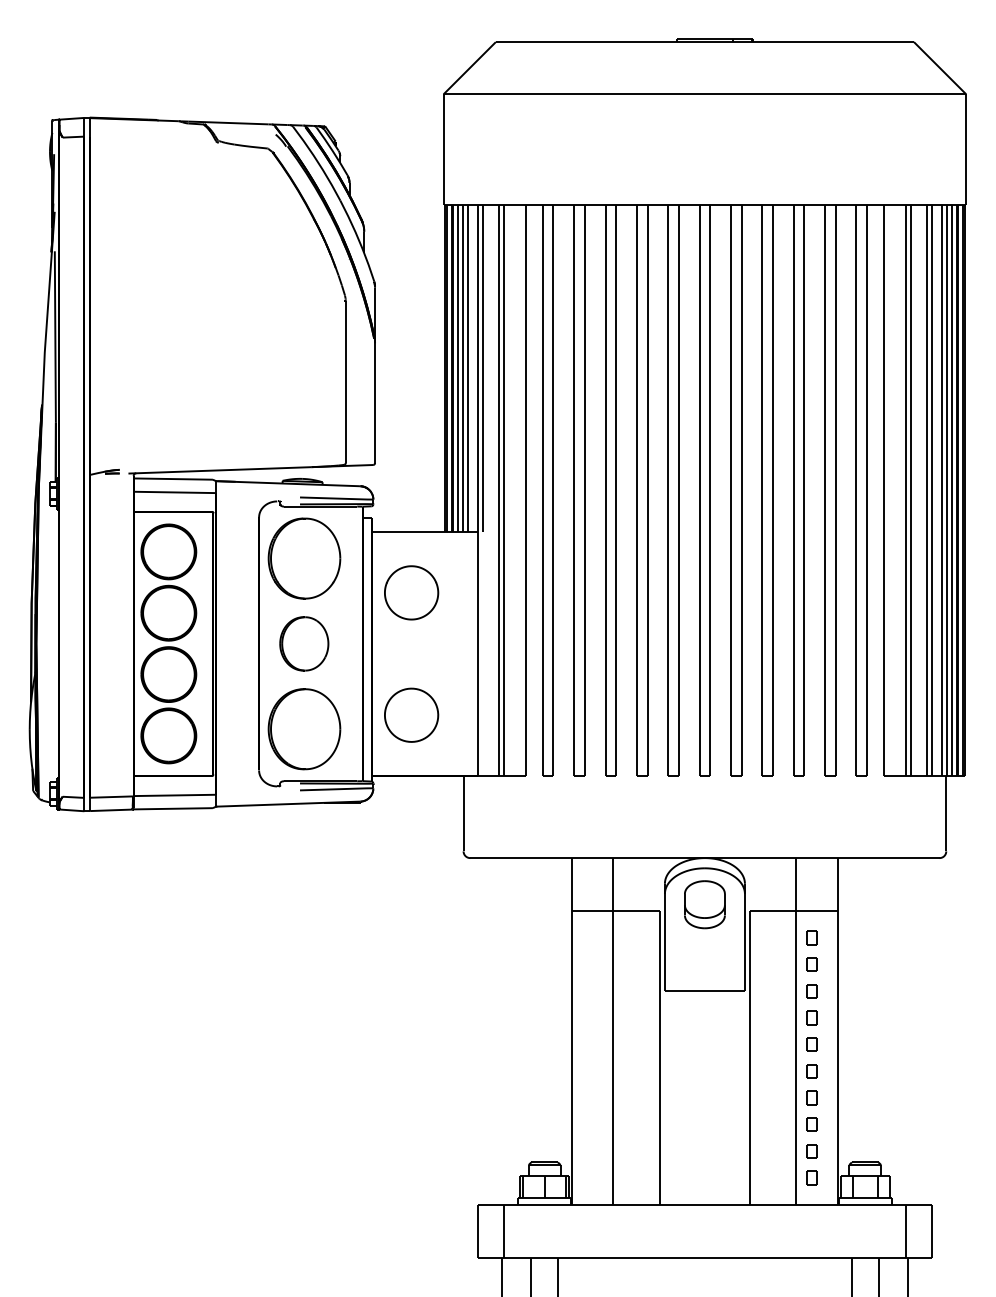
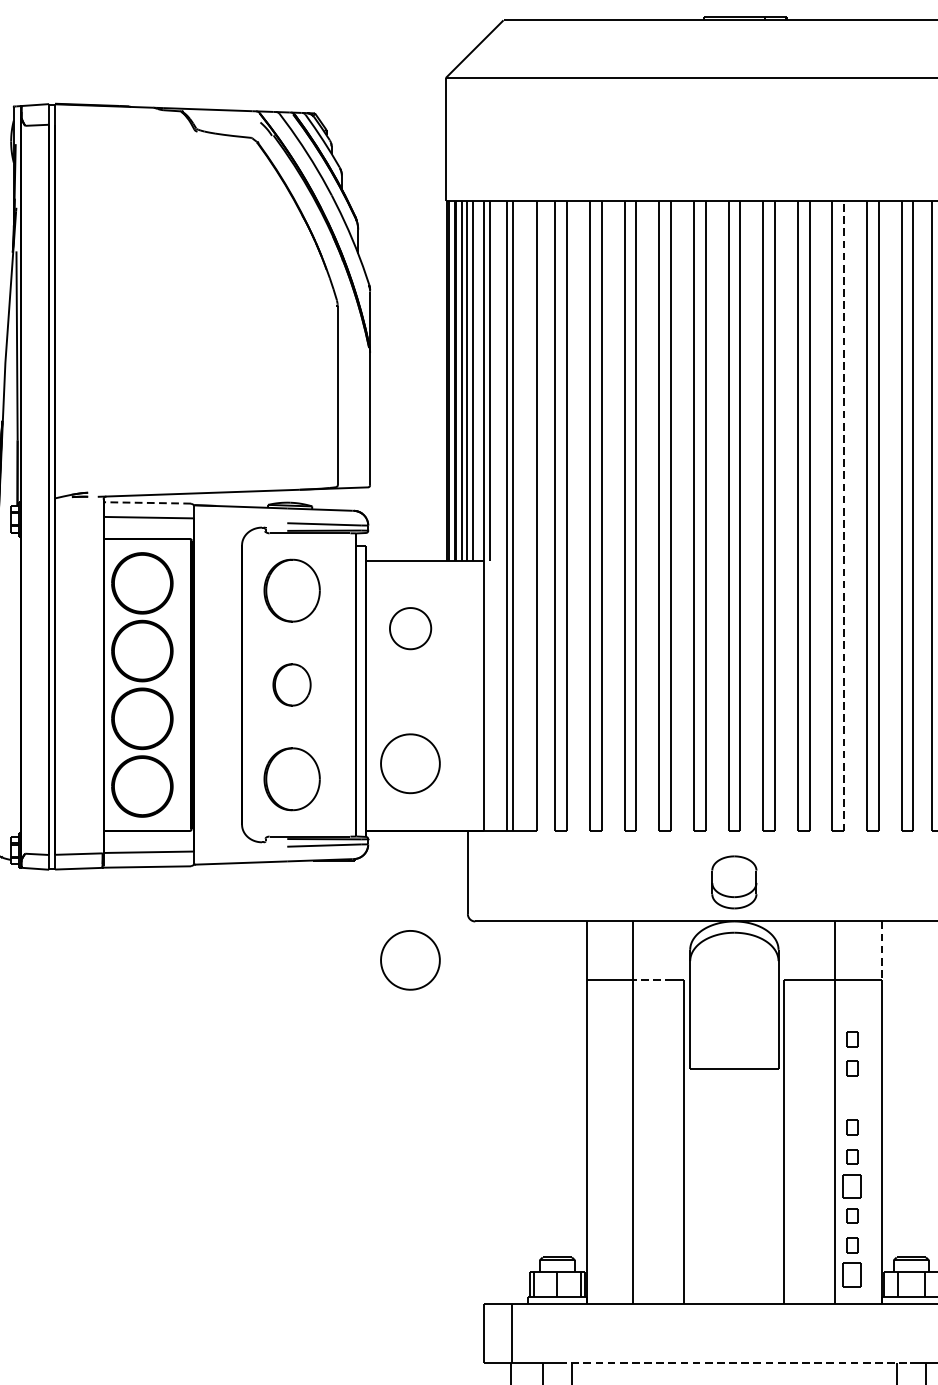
line: (173, 479) -> (147, 503), solid -> dashed
line: (804, 490) -> (844, 515), solid -> dashed
part: (304, 558) -> (292, 590), size x0.7
part: (411, 592) -> (410, 628), size x0.7
part: (304, 643) -> (292, 684), size x0.7
part: (304, 729) -> (292, 779), size x0.7
line: (838, 884) -> (881, 950), solid -> dashed
part: (411, 892) -> (410, 959), added
part: (704, 904) -> (733, 882), moved
line: (631, 911) -> (653, 980), solid -> dashed
part: (811, 937) -> (852, 1009), removed
part: (811, 1017) -> (852, 1097), removed
part: (811, 1097) -> (852, 1185), size x1.6
part: (811, 1177) -> (852, 1274), size x1.6
line: (704, 1258) -> (733, 1363), solid -> dashed

